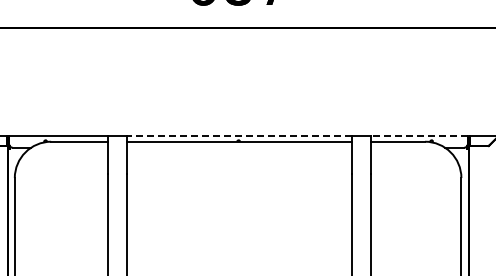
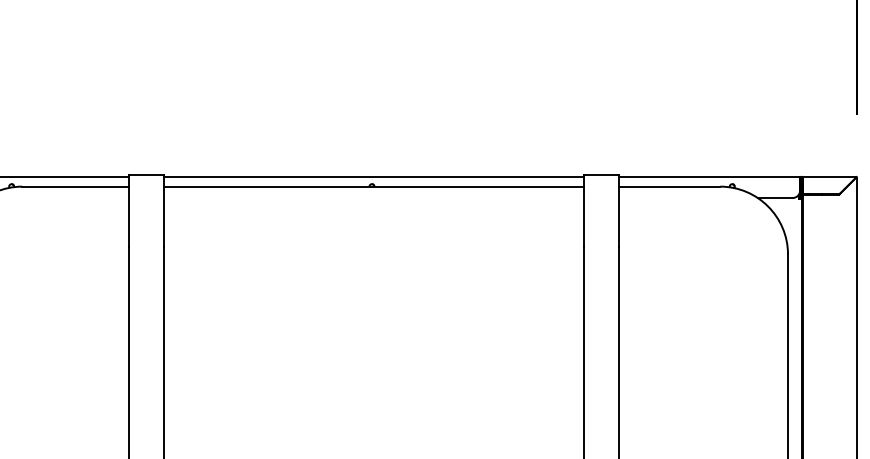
line: (239, 136) -> (373, 176), dashed -> solid
line: (418, 136) -> (707, 176), dashed -> solid

